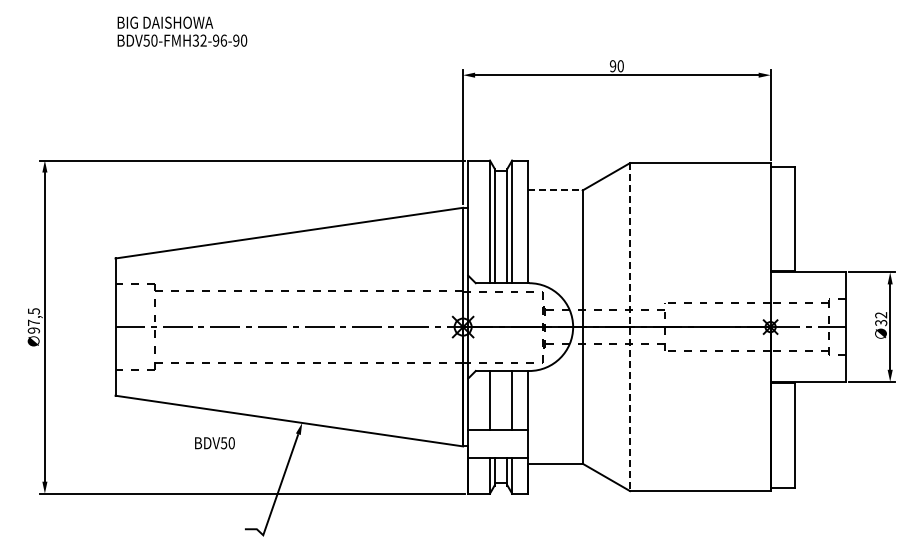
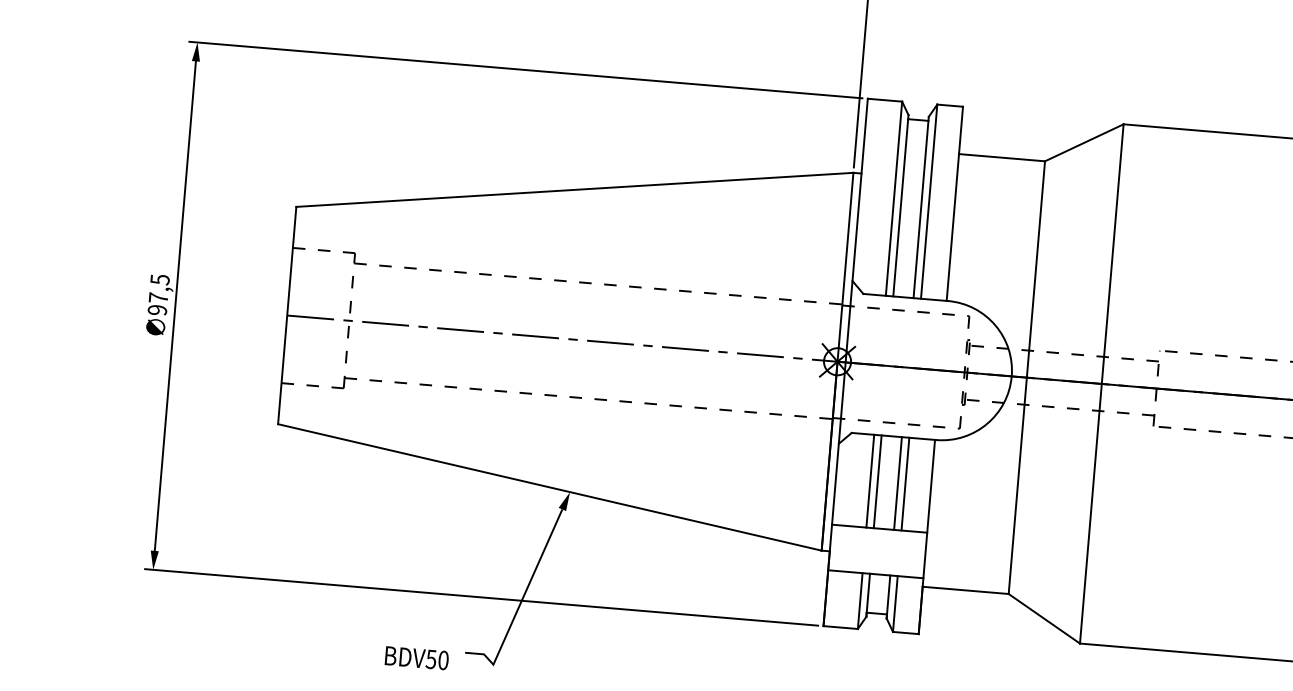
line: (556, 190) -> (1003, 157), dashed -> solid
line: (630, 327) -> (1102, 384), dashed -> solid
line: (494, 400) -> (877, 482), added
line: (507, 400) -> (898, 483), added
text: (214, 443) -> (416, 658), moved

